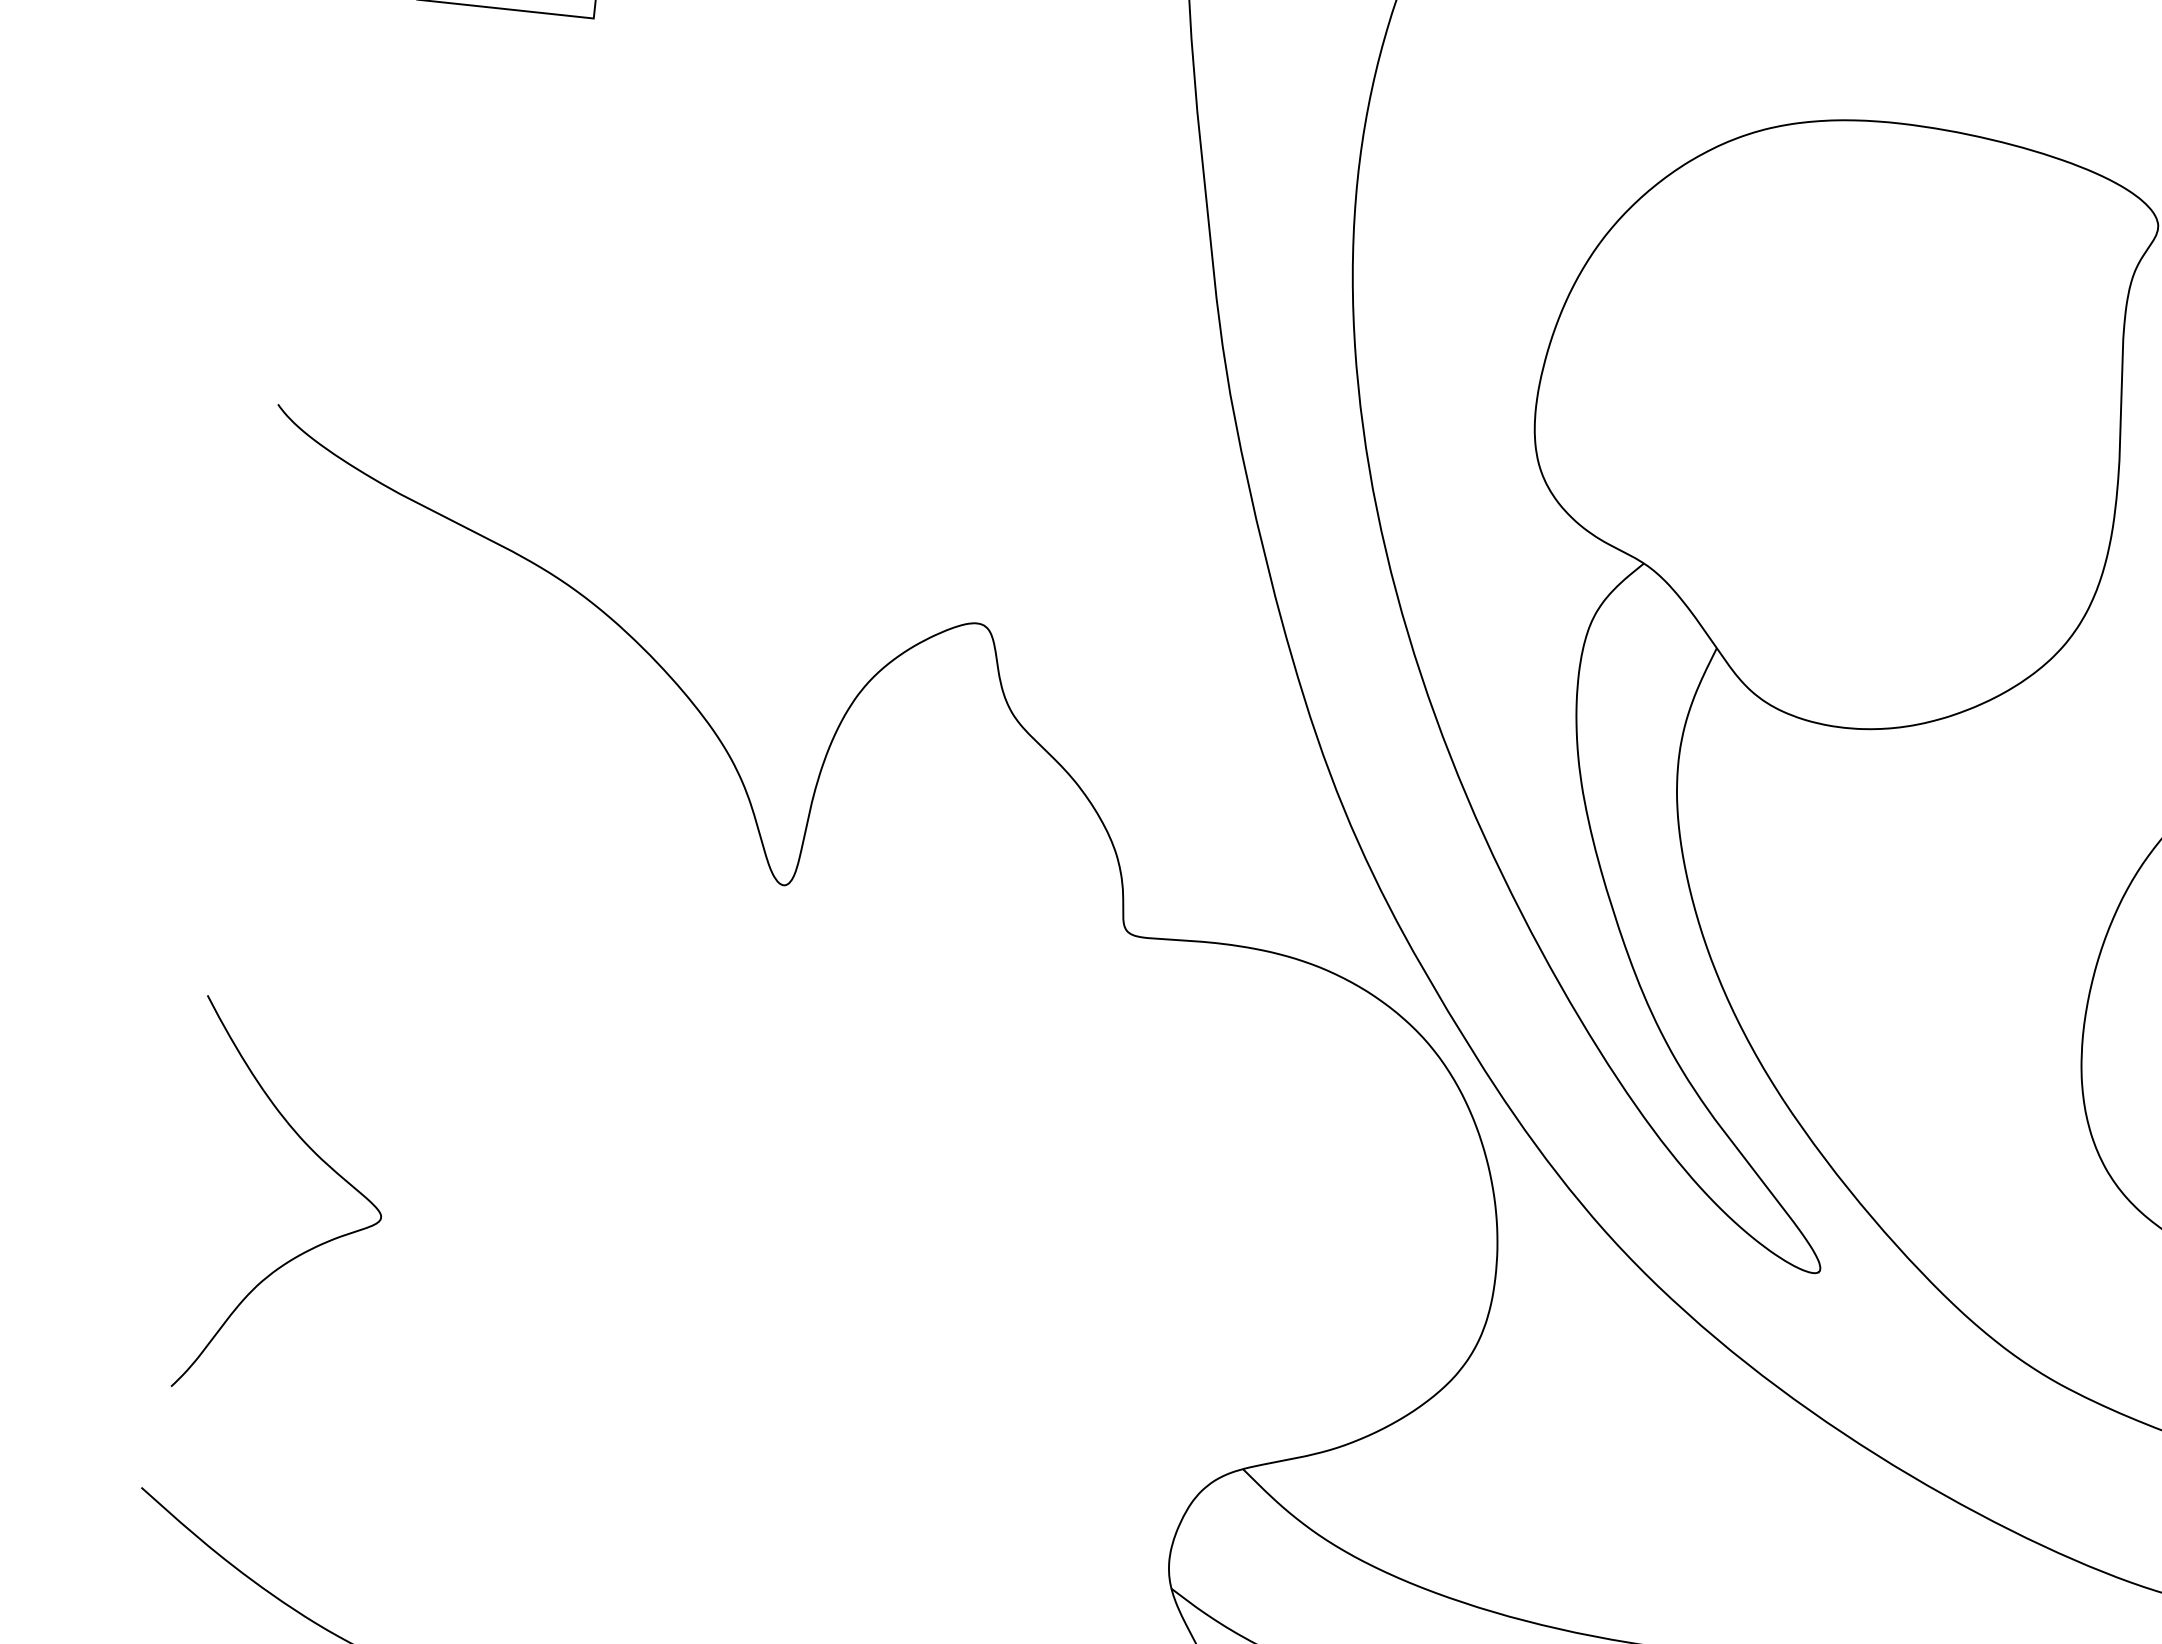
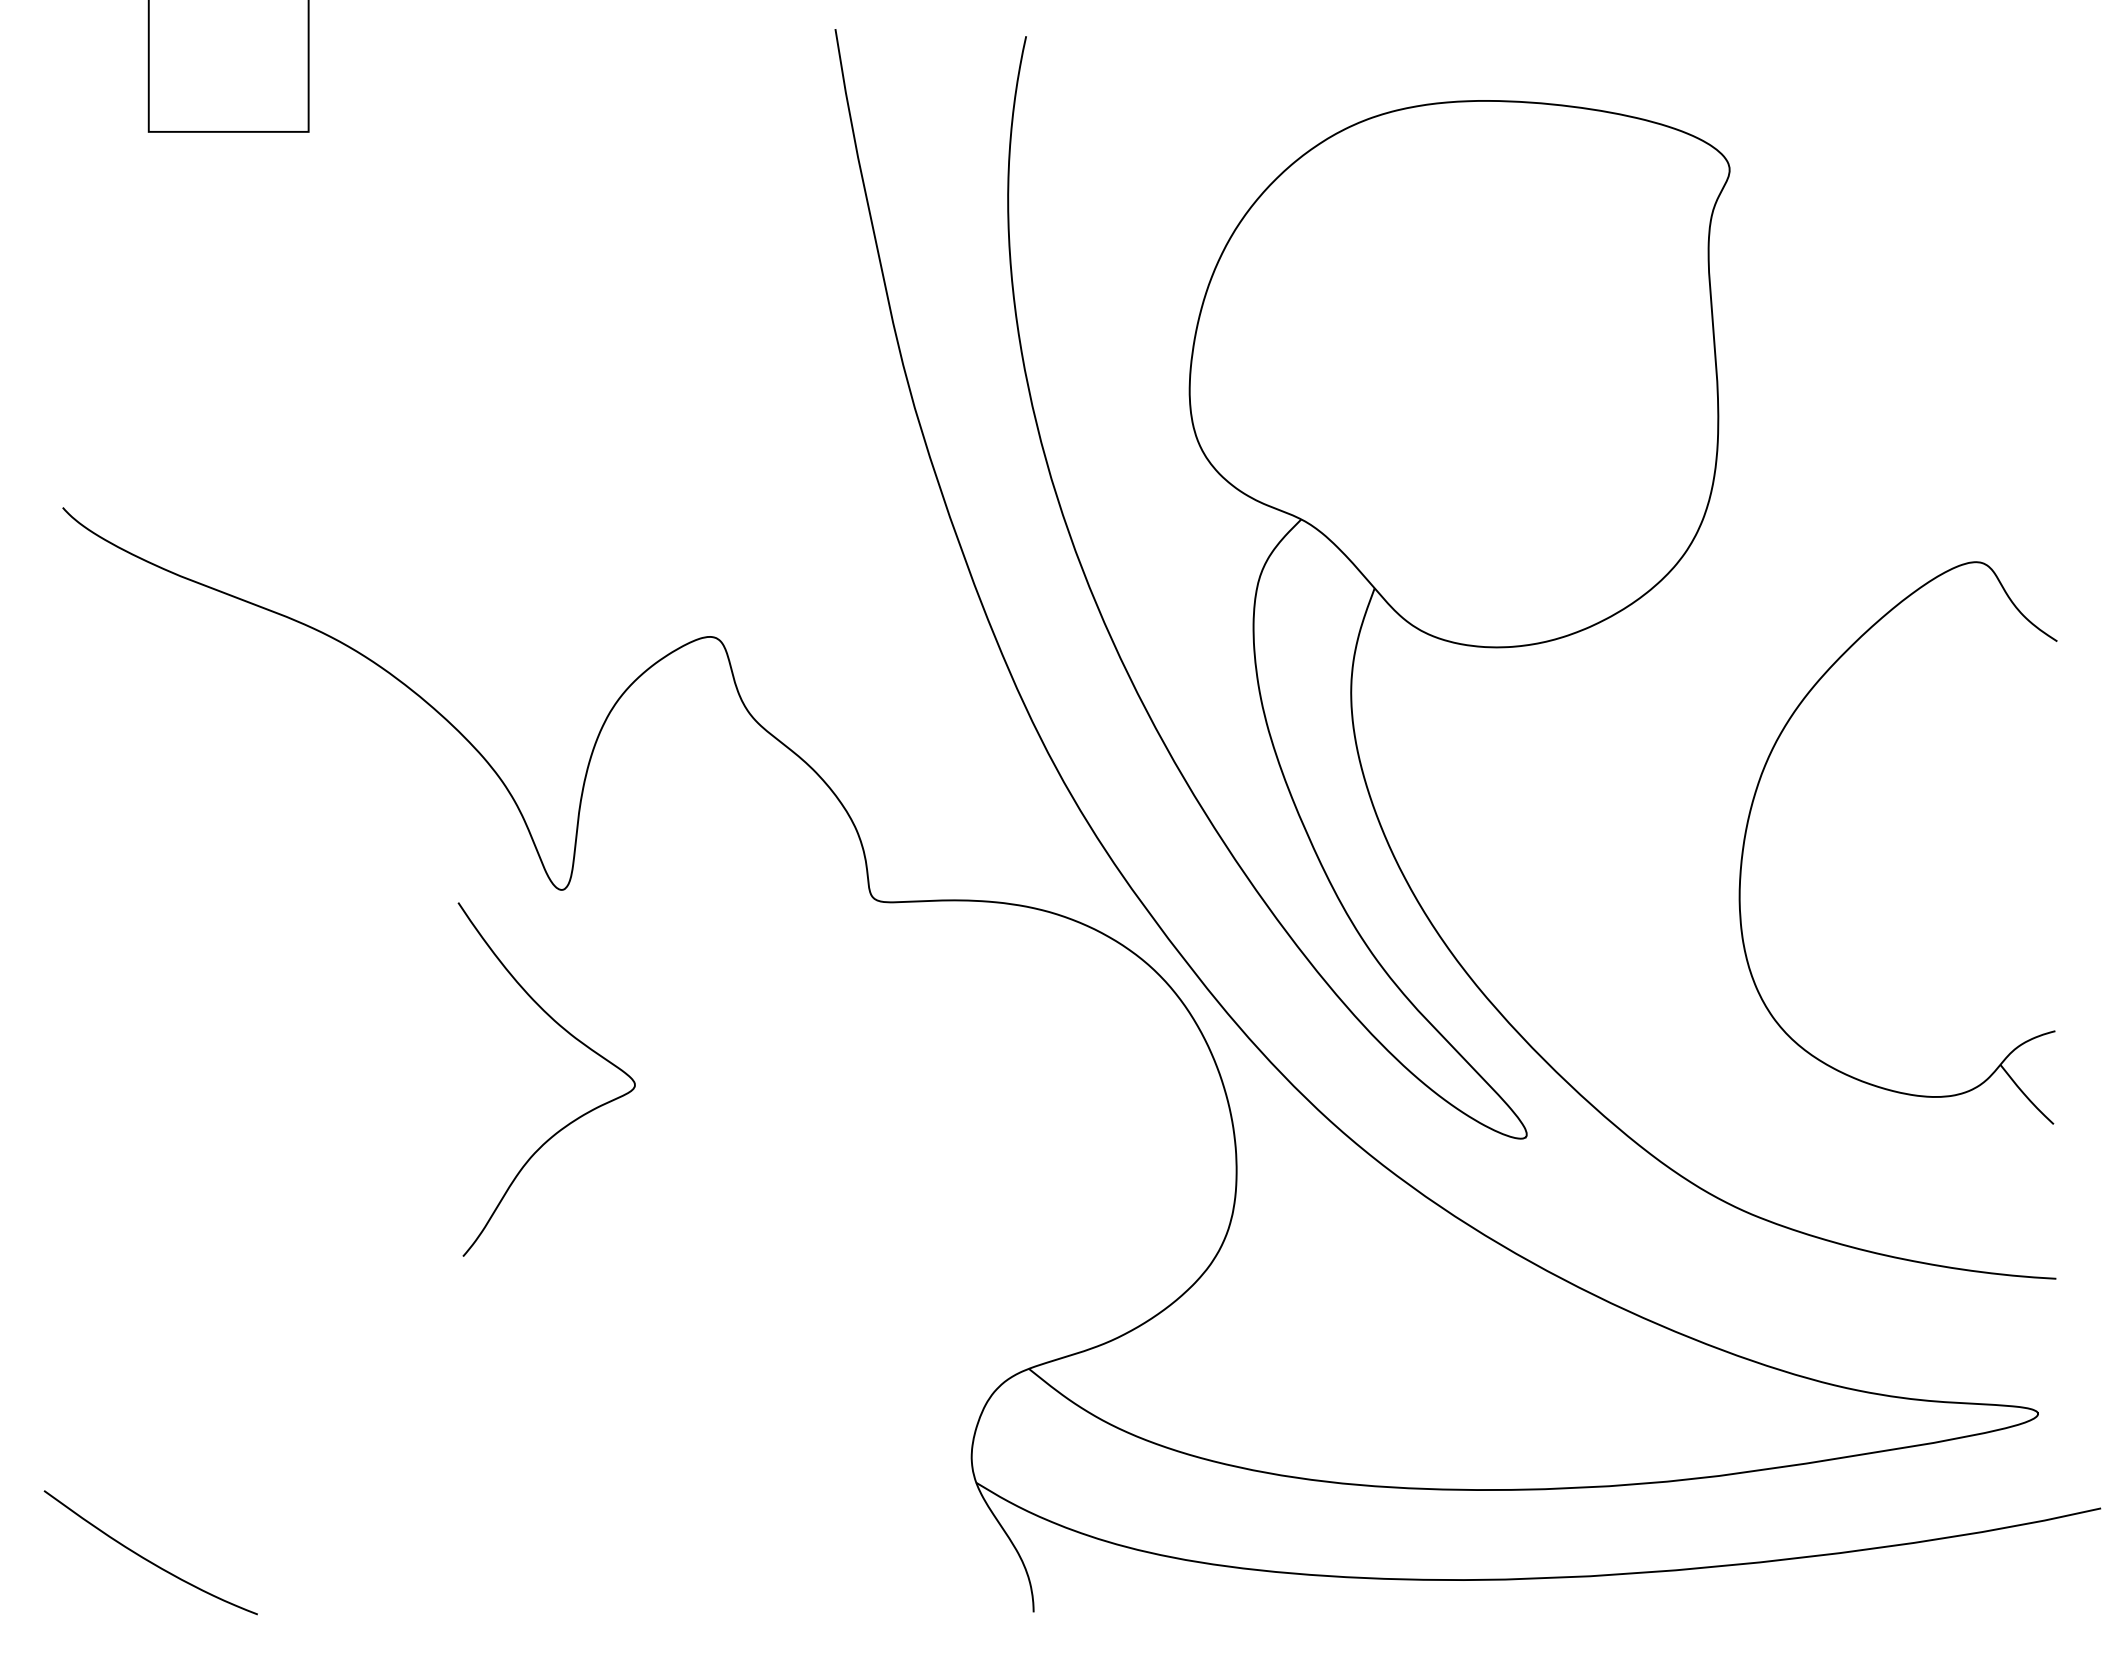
curve: (307, 1249) -> (572, 1120), moved

